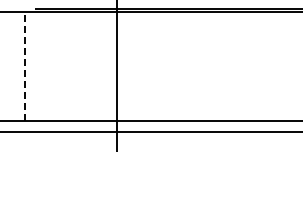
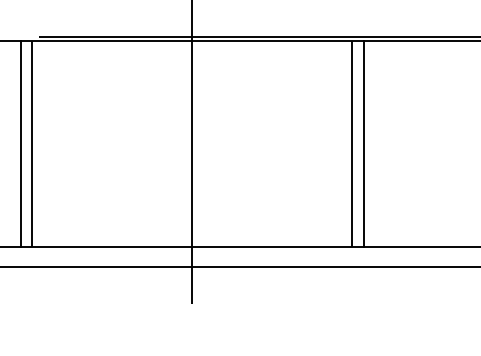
line: (25, 66) -> (21, 144), dashed -> solid
line: (31, 66) -> (32, 144), added
line: (201, 66) -> (351, 144), added
line: (208, 66) -> (364, 144), added

